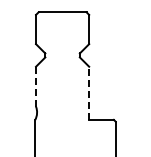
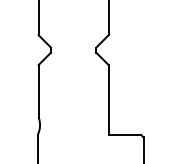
line: (36, 86) -> (39, 91), dashed -> solid
line: (89, 93) -> (109, 100), dashed -> solid

